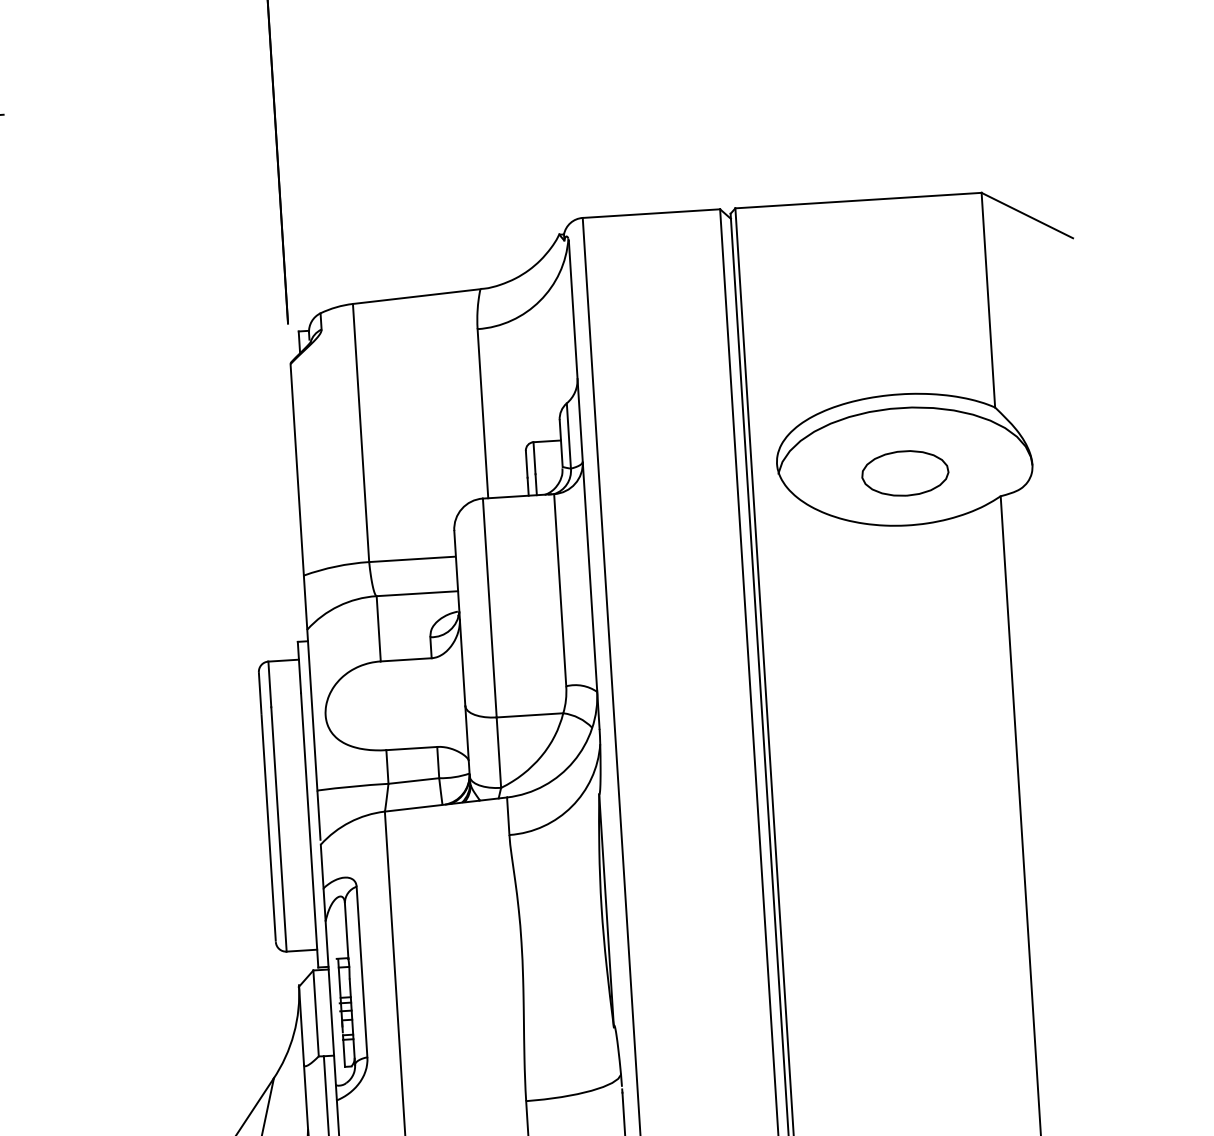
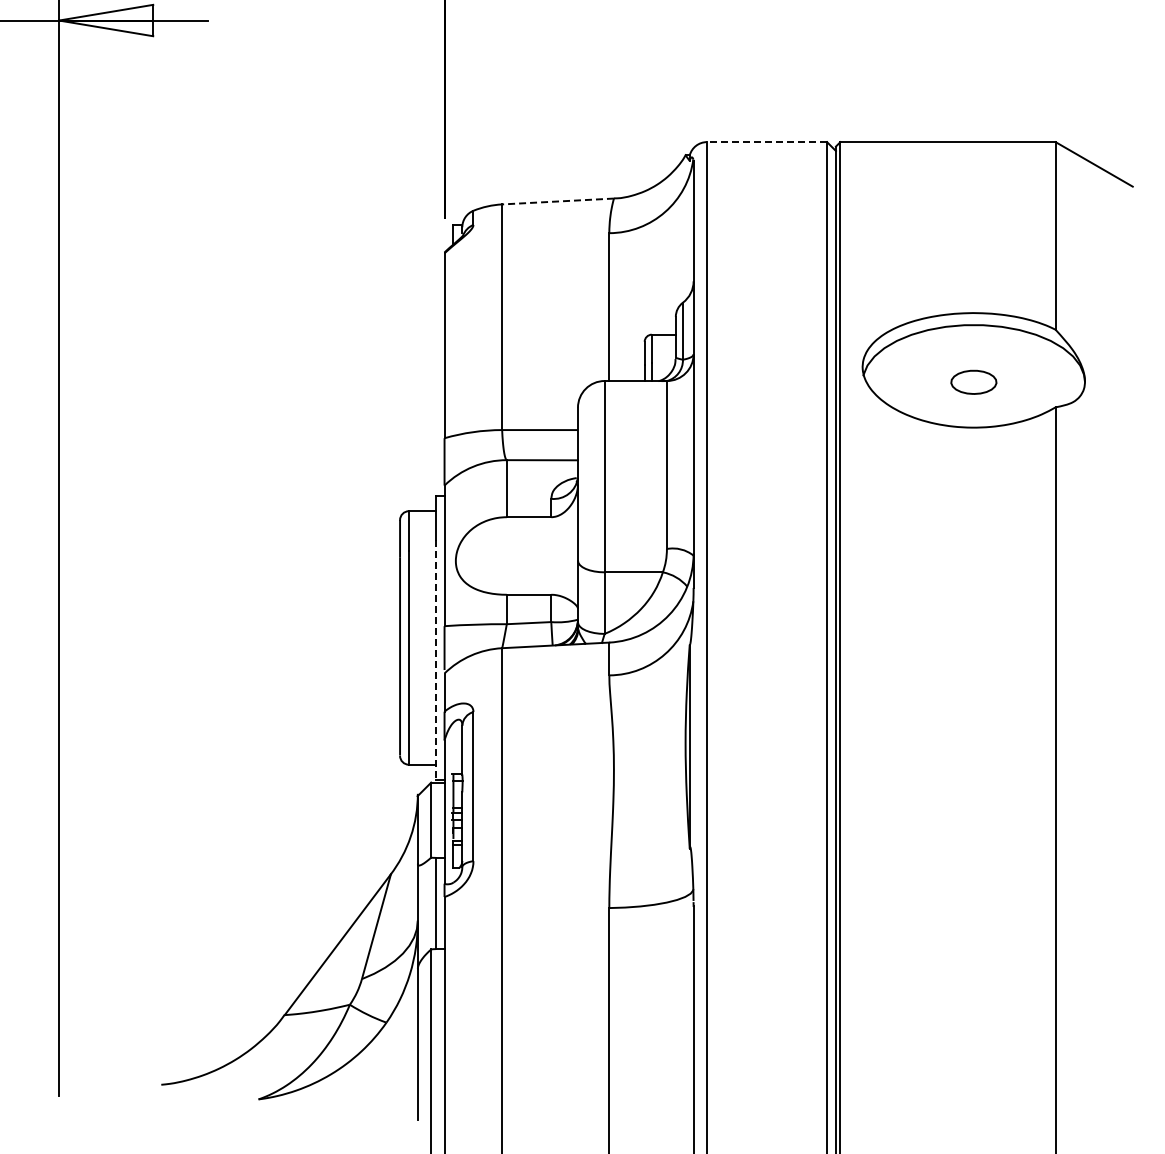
line: (650, 214) -> (766, 142), solid -> dashed
line: (417, 296) -> (558, 201), solid -> dashed
part: (904, 473) -> (973, 382), size x0.6
line: (309, 830) -> (435, 660), solid -> dashed

